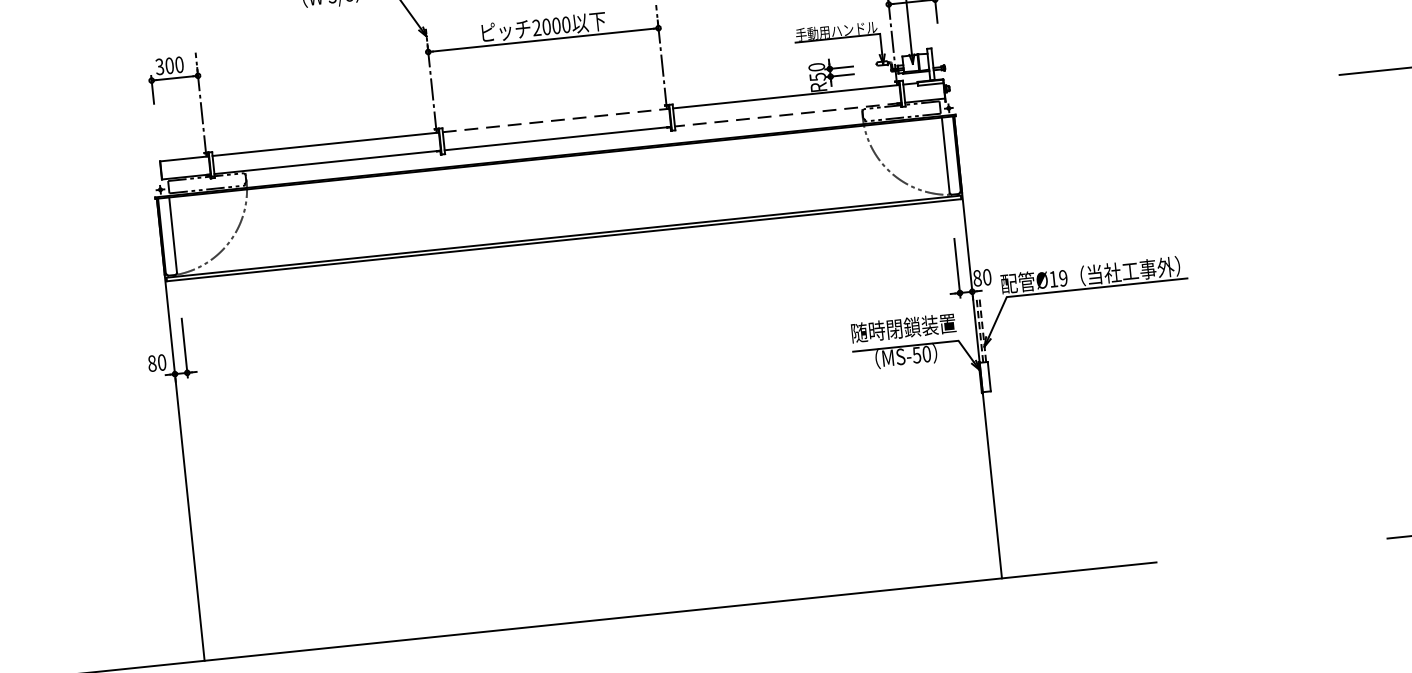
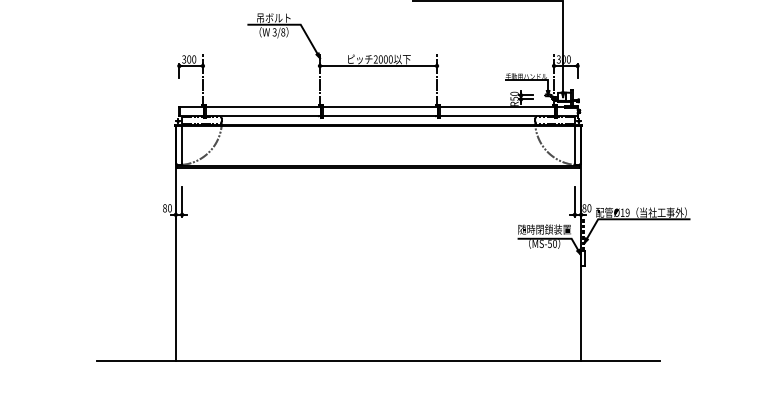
line: (787, 115) -> (497, 116), dashed -> solid
line: (555, 121) -> (380, 107), dashed -> solid

